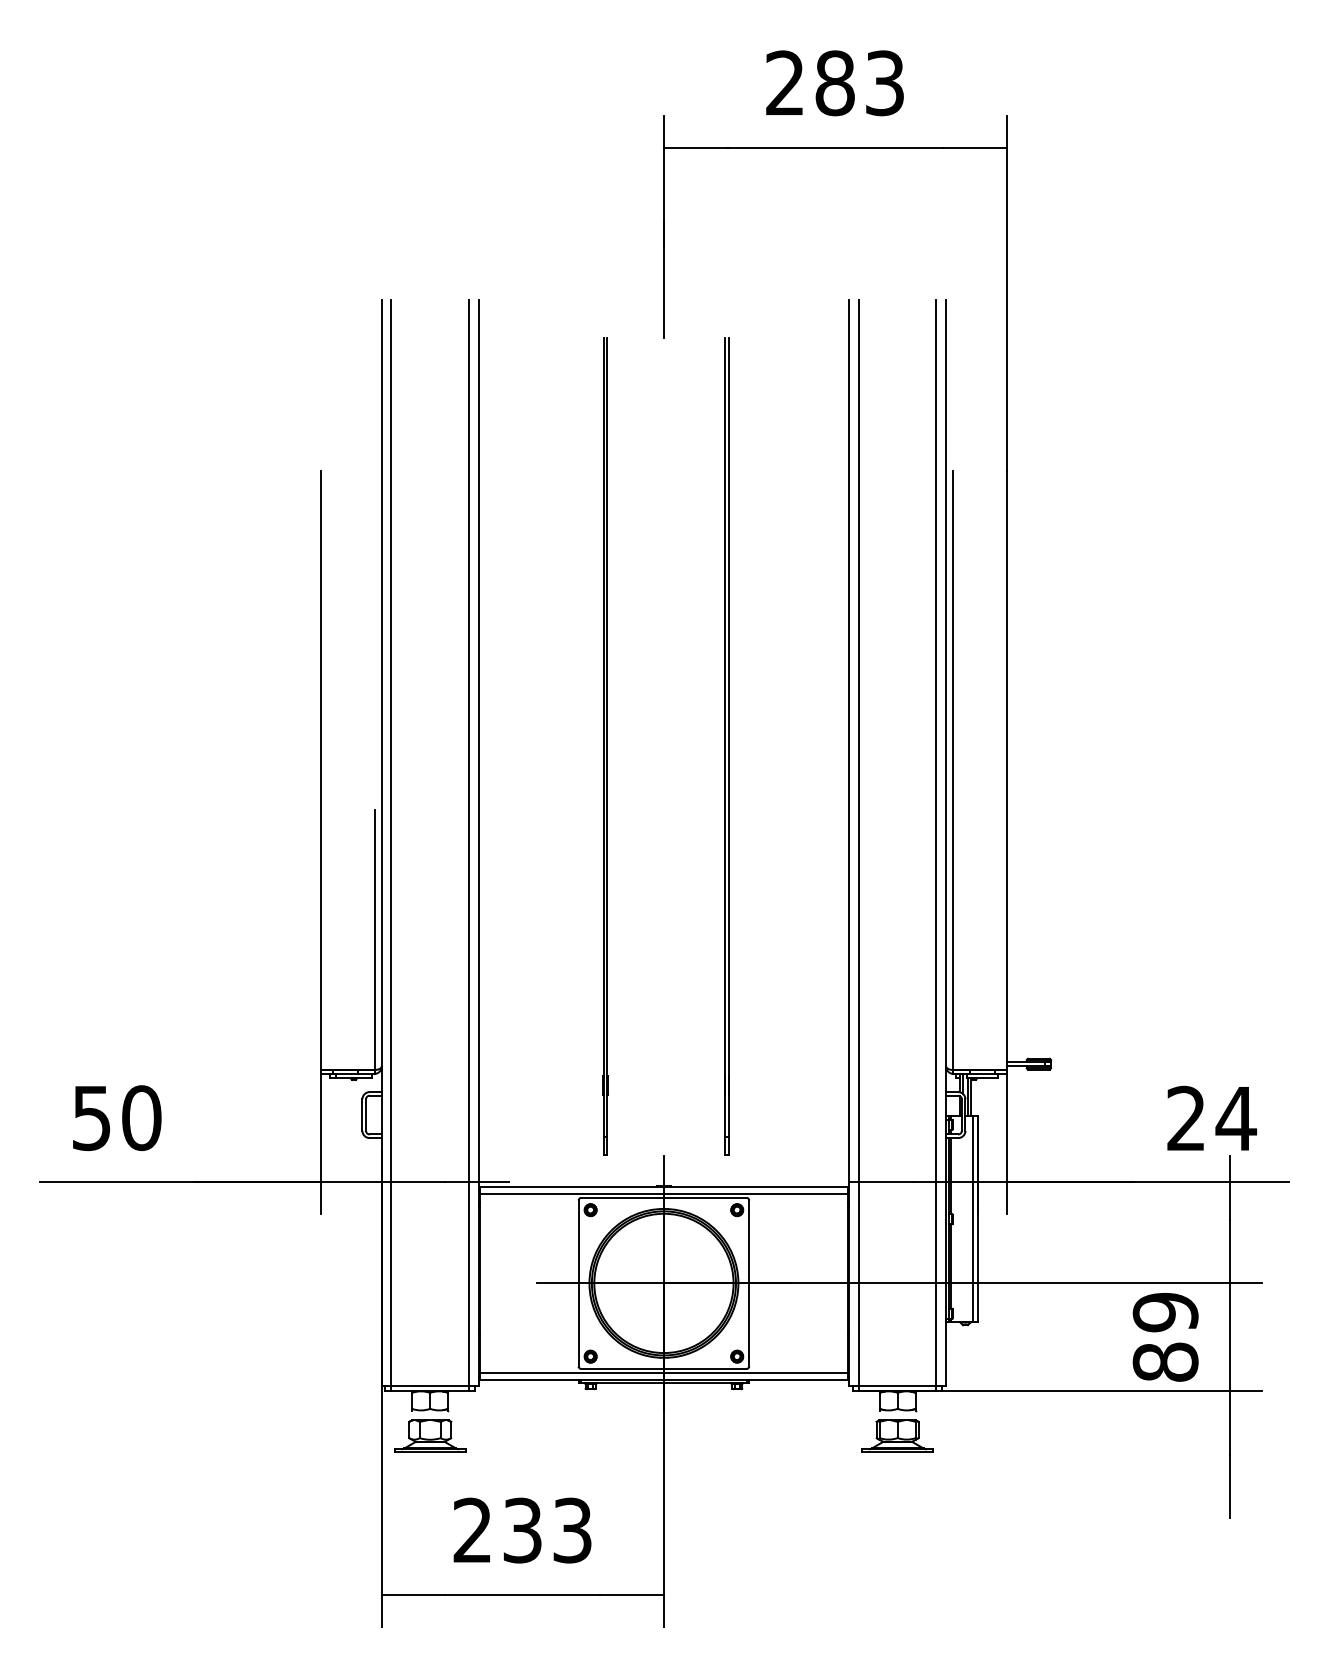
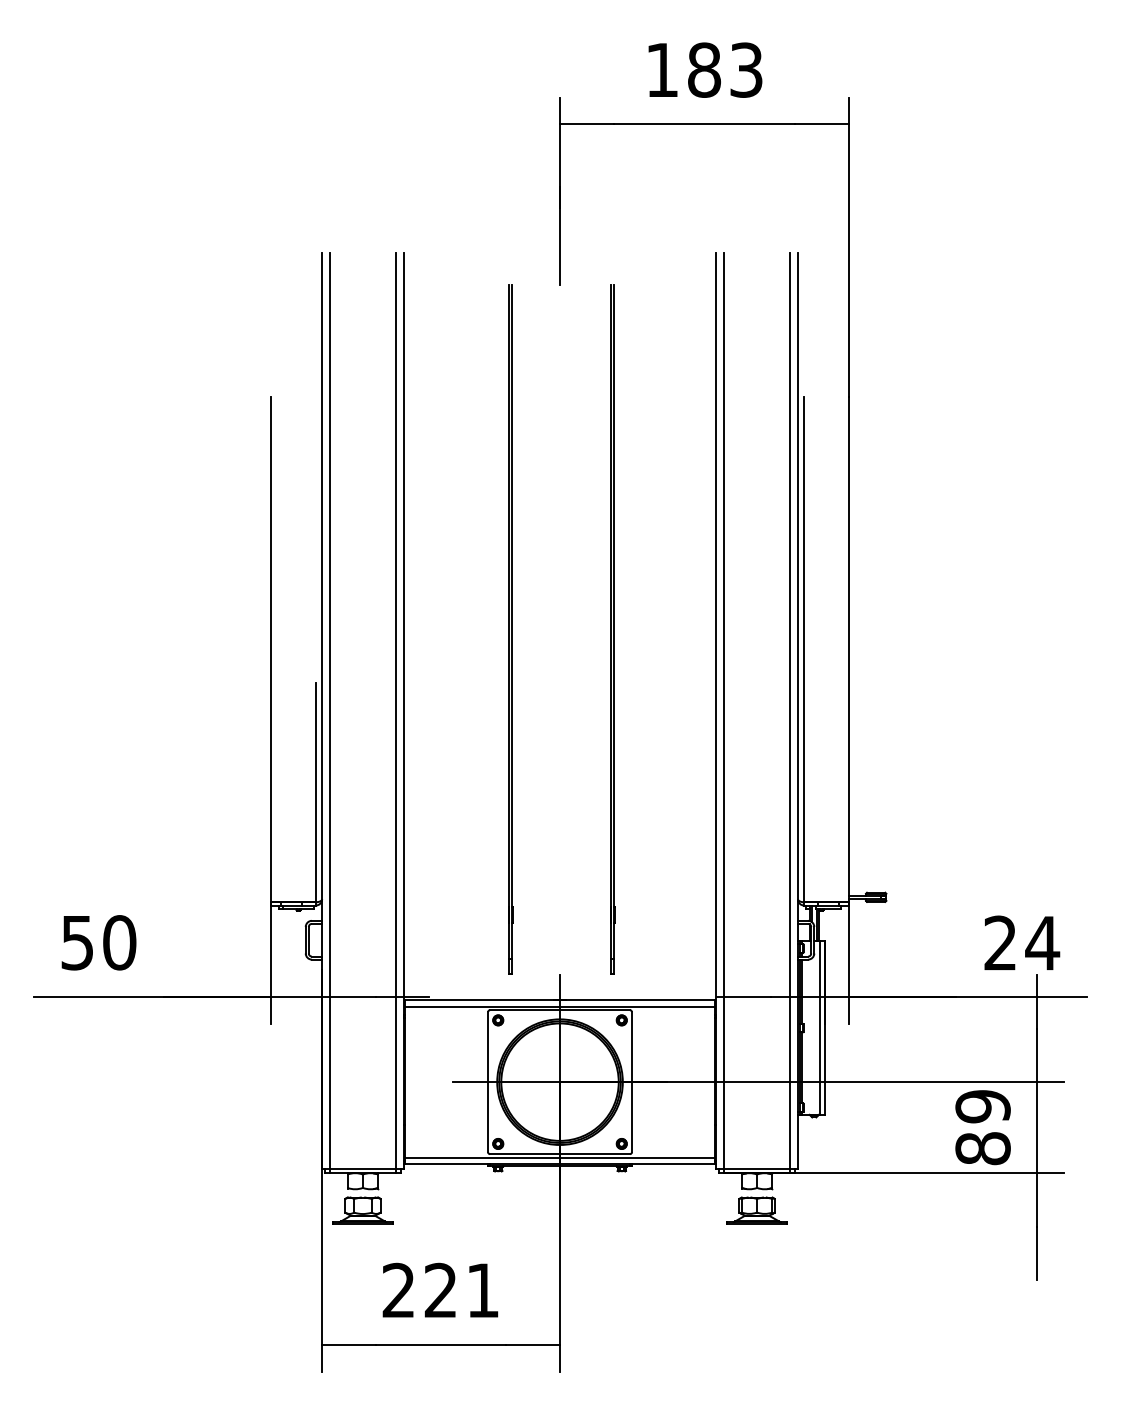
text: (784, 82) -> (661, 69), 283 -> 183
text: (547, 1530) -> (461, 1290), 233 -> 221

